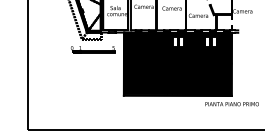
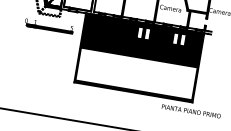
hatch: (177, 78) -> (136, 73), removed

